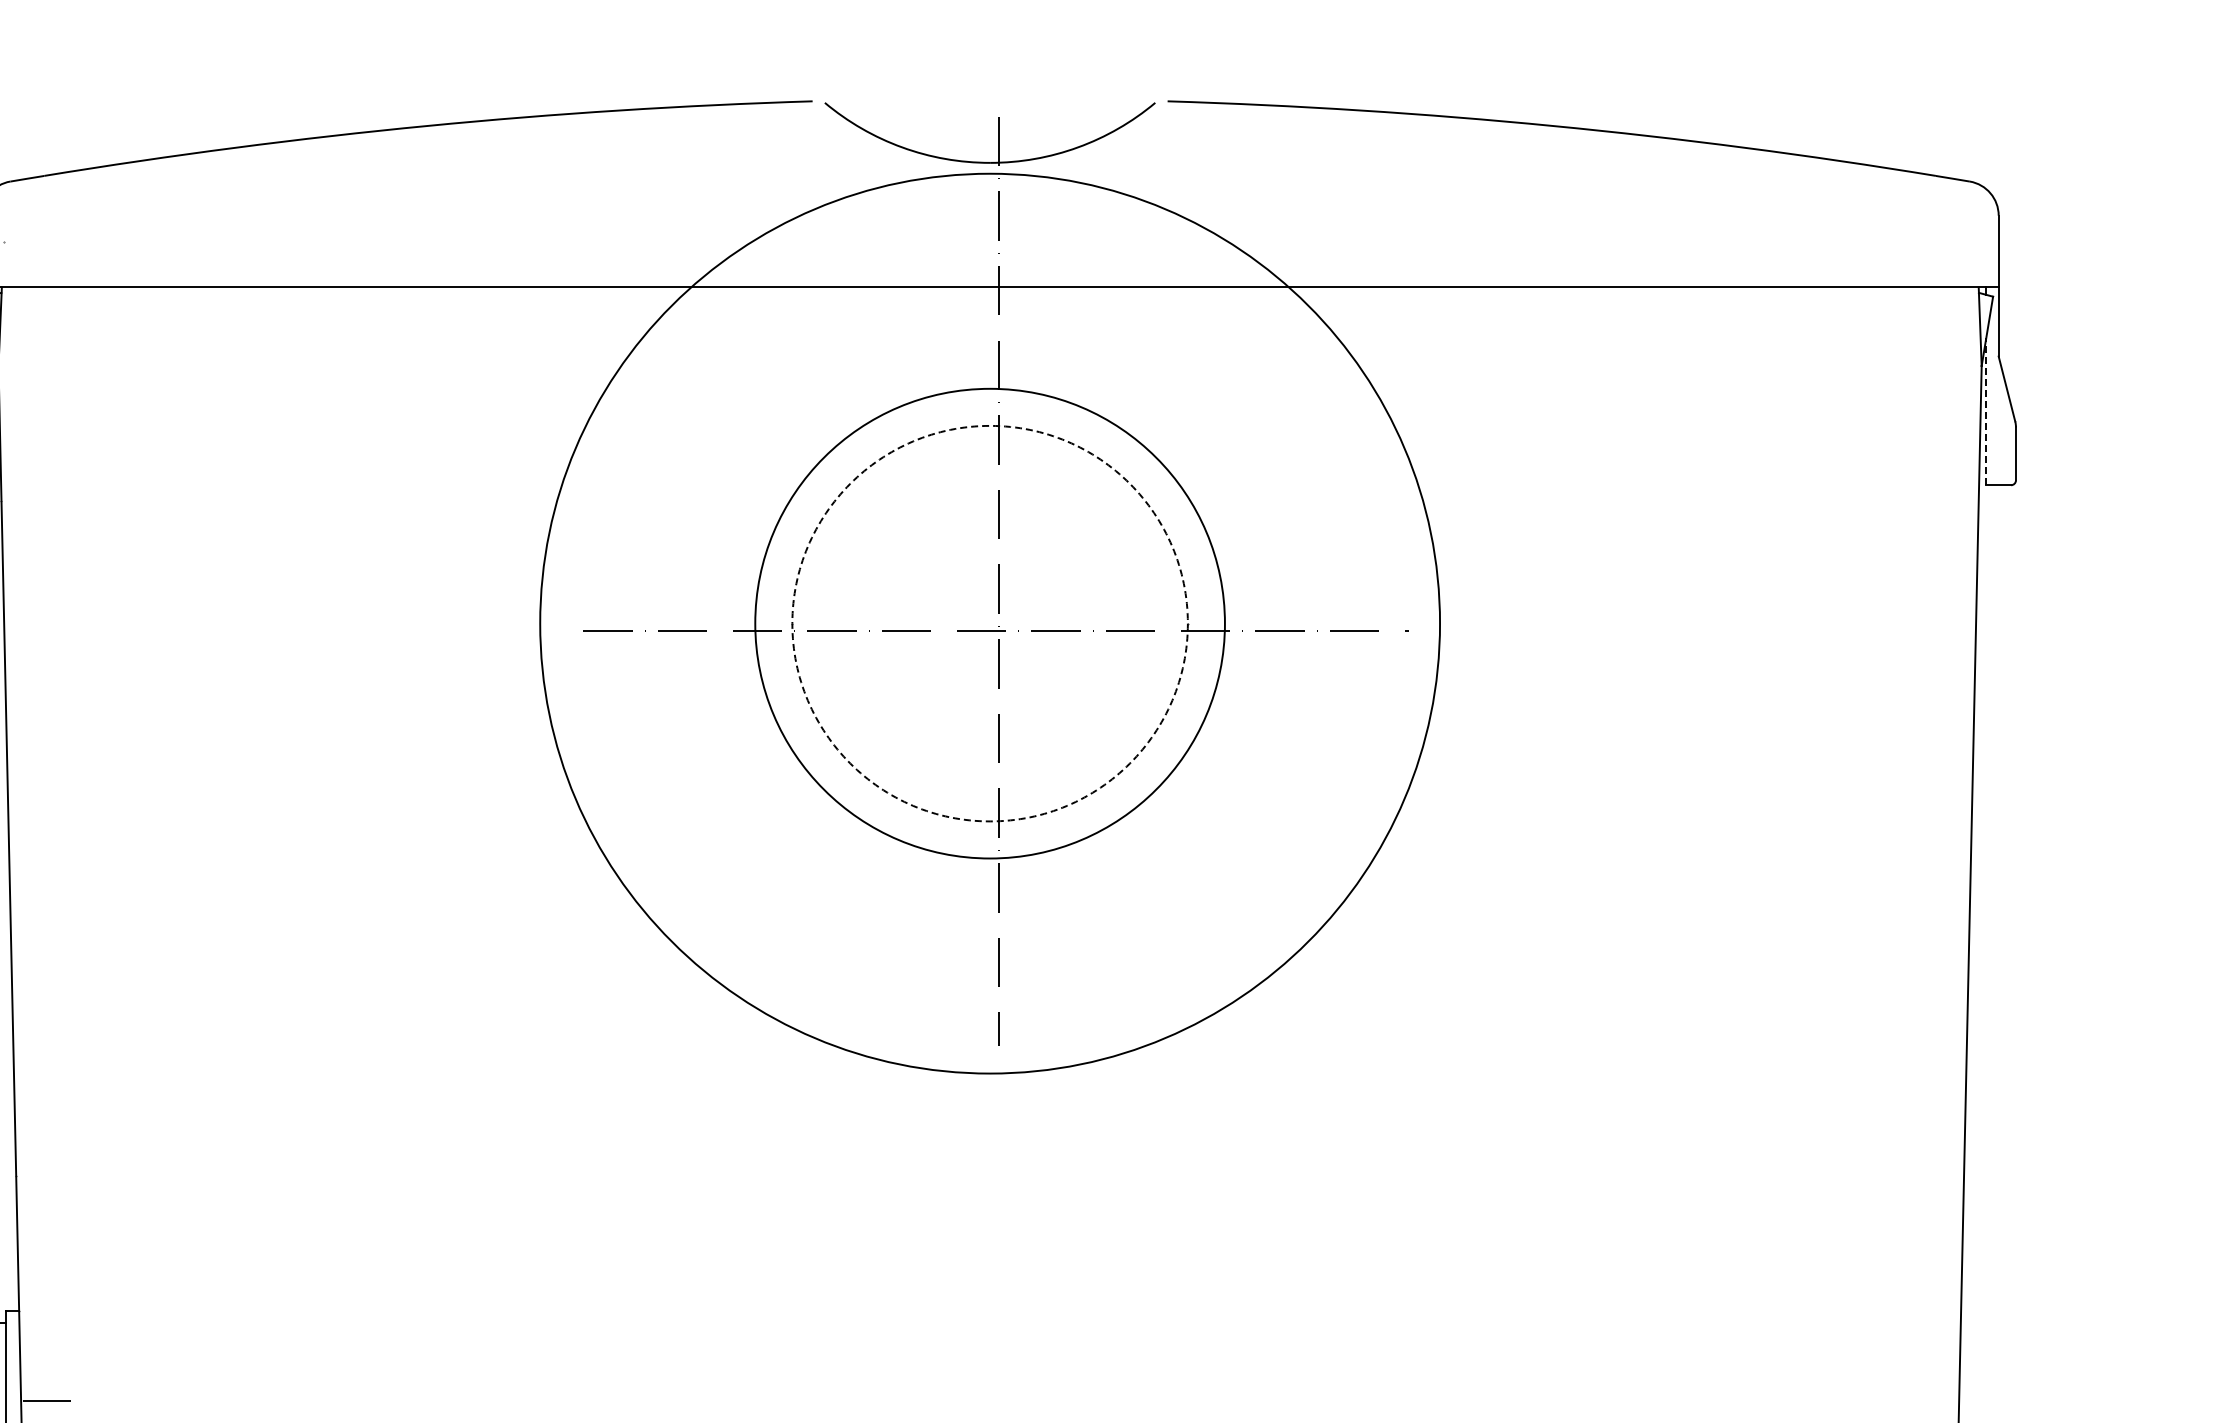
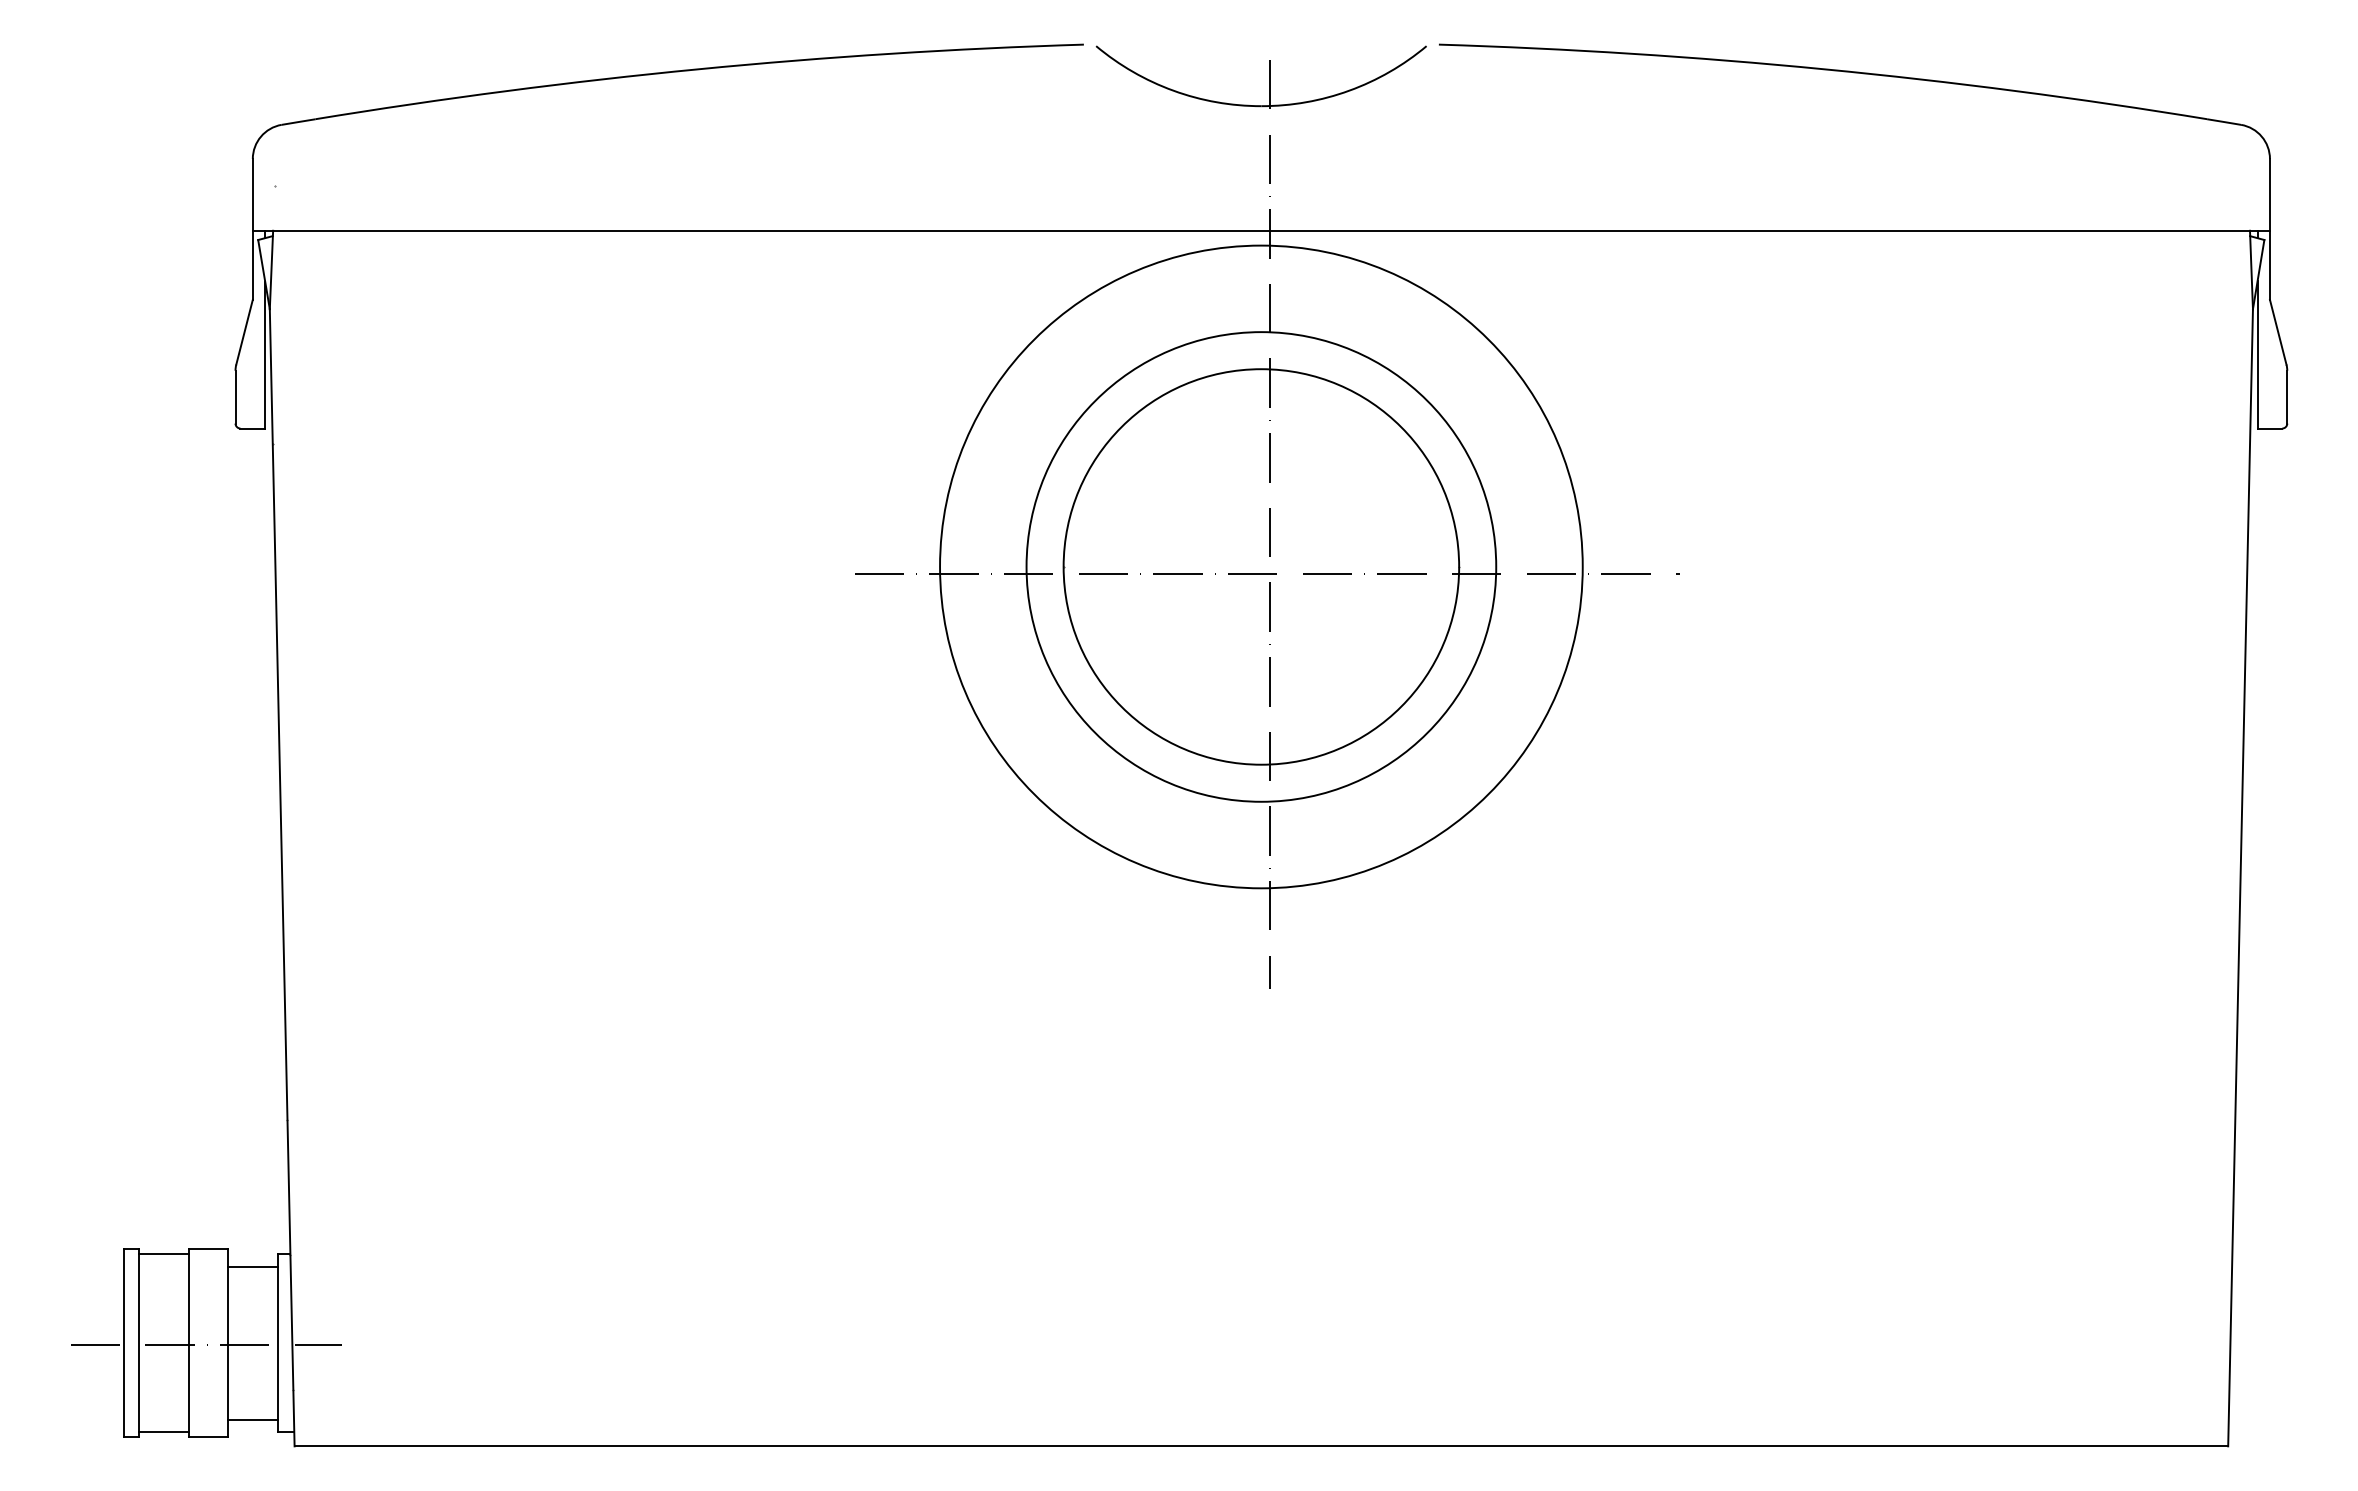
line: (1986, 411) -> (2257, 354), dashed -> solid
circle: (990, 623) -> (1261, 566), dashed -> solid
circle: (990, 623) -> (1261, 566), size x0.71

